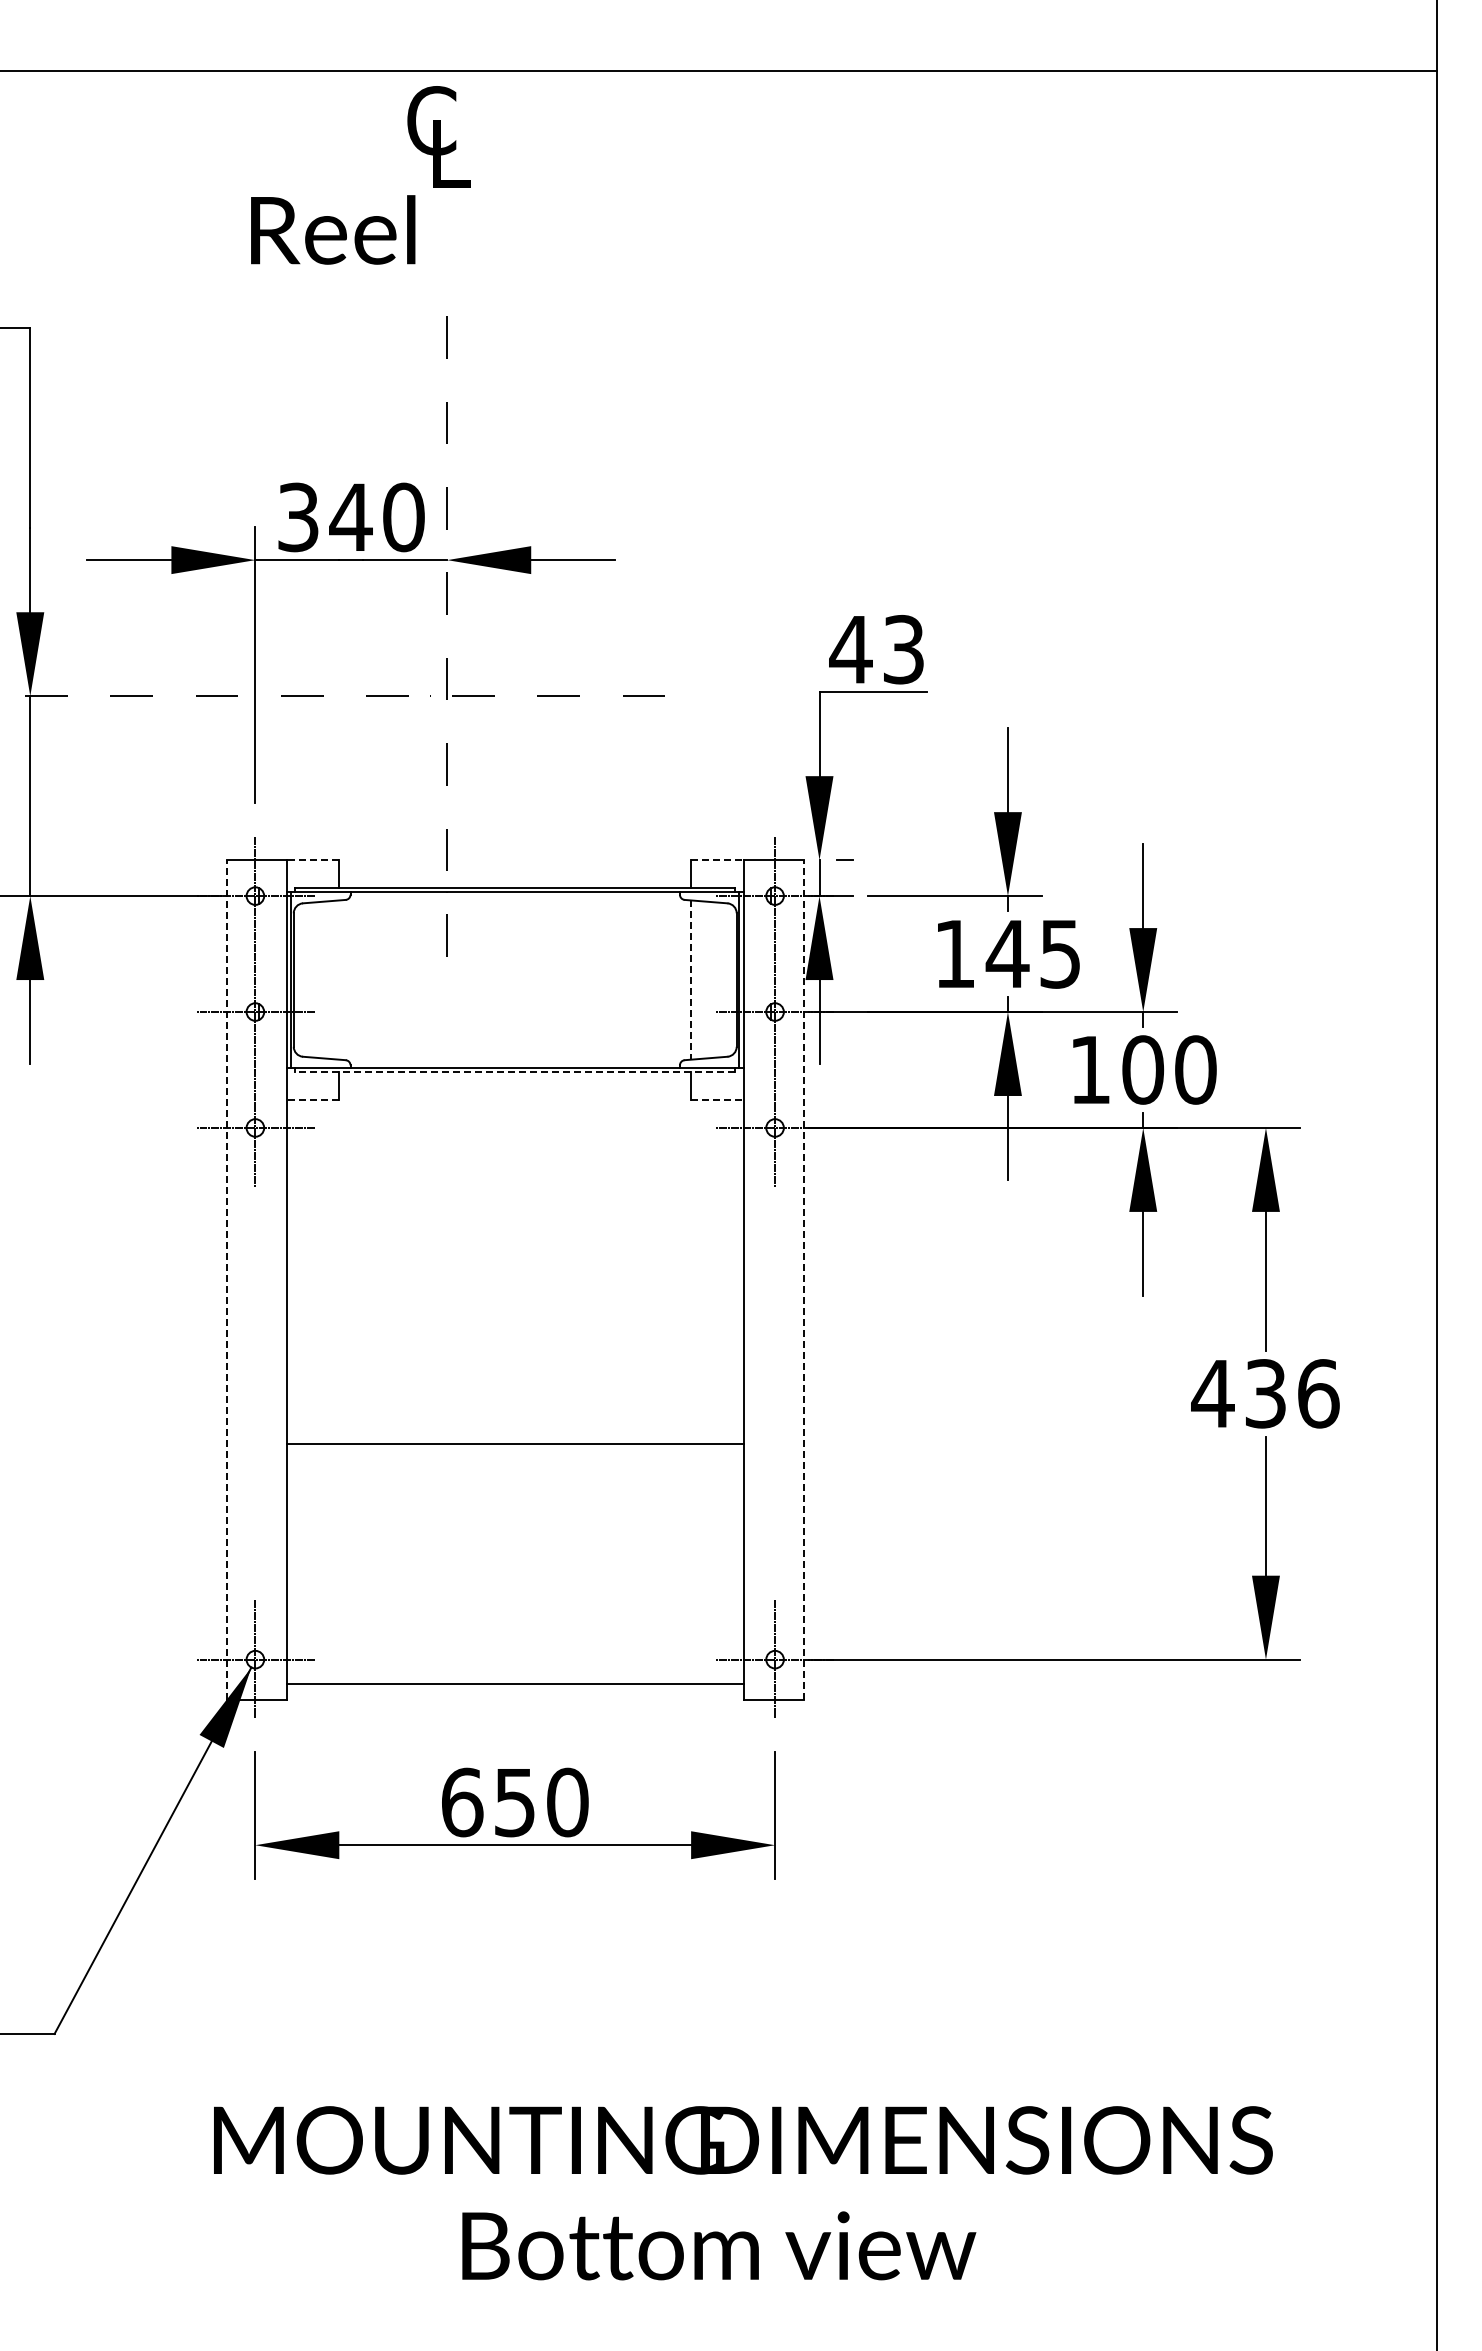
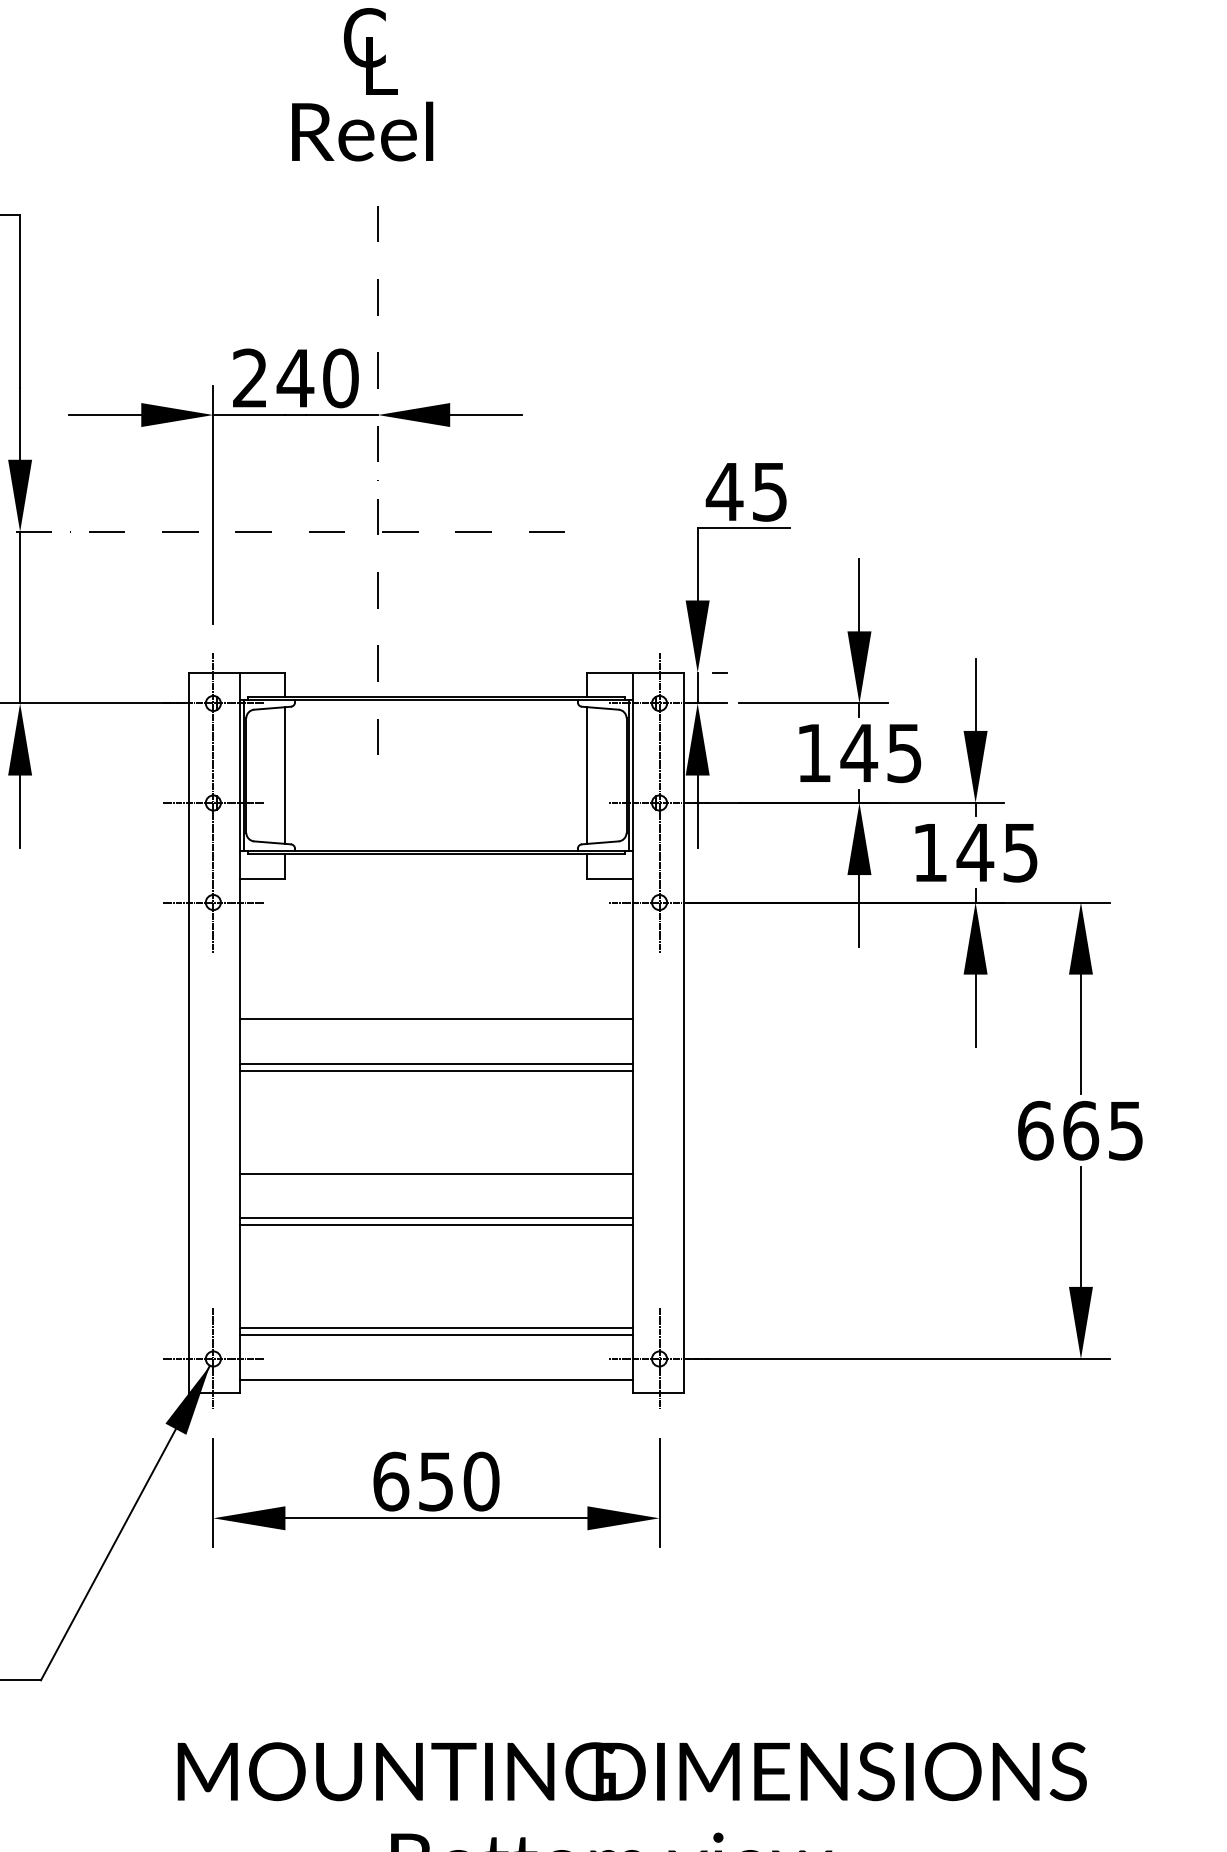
text: (333, 229) -> (362, 131), moved
text: (298, 517) -> (250, 378), 340 -> 240
text: (903, 649) -> (769, 491), 43 -> 45
line: (312, 860) -> (262, 672), dashed -> solid
line: (718, 860) -> (610, 672), dashed -> solid
line: (339, 979) -> (285, 775), added
line: (691, 980) -> (587, 775), dashed -> solid
text: (1168, 1069) -> (997, 852), 100 -> 145
line: (515, 1072) -> (436, 854), dashed -> solid
line: (312, 1099) -> (262, 878), dashed -> solid
line: (718, 1099) -> (610, 878), dashed -> solid
line: (514, 1263) -> (435, 1018), added
line: (226, 1279) -> (188, 1032), dashed -> solid
line: (803, 1279) -> (683, 1032), dashed -> solid
line: (514, 1315) -> (435, 1063), added
line: (514, 1323) -> (435, 1070), added
text: (1265, 1393) -> (1080, 1130), 436 -> 665
line: (514, 1495) -> (435, 1218), added
line: (514, 1503) -> (435, 1224), added
line: (514, 1623) -> (435, 1327), added
line: (514, 1631) -> (435, 1334), added

